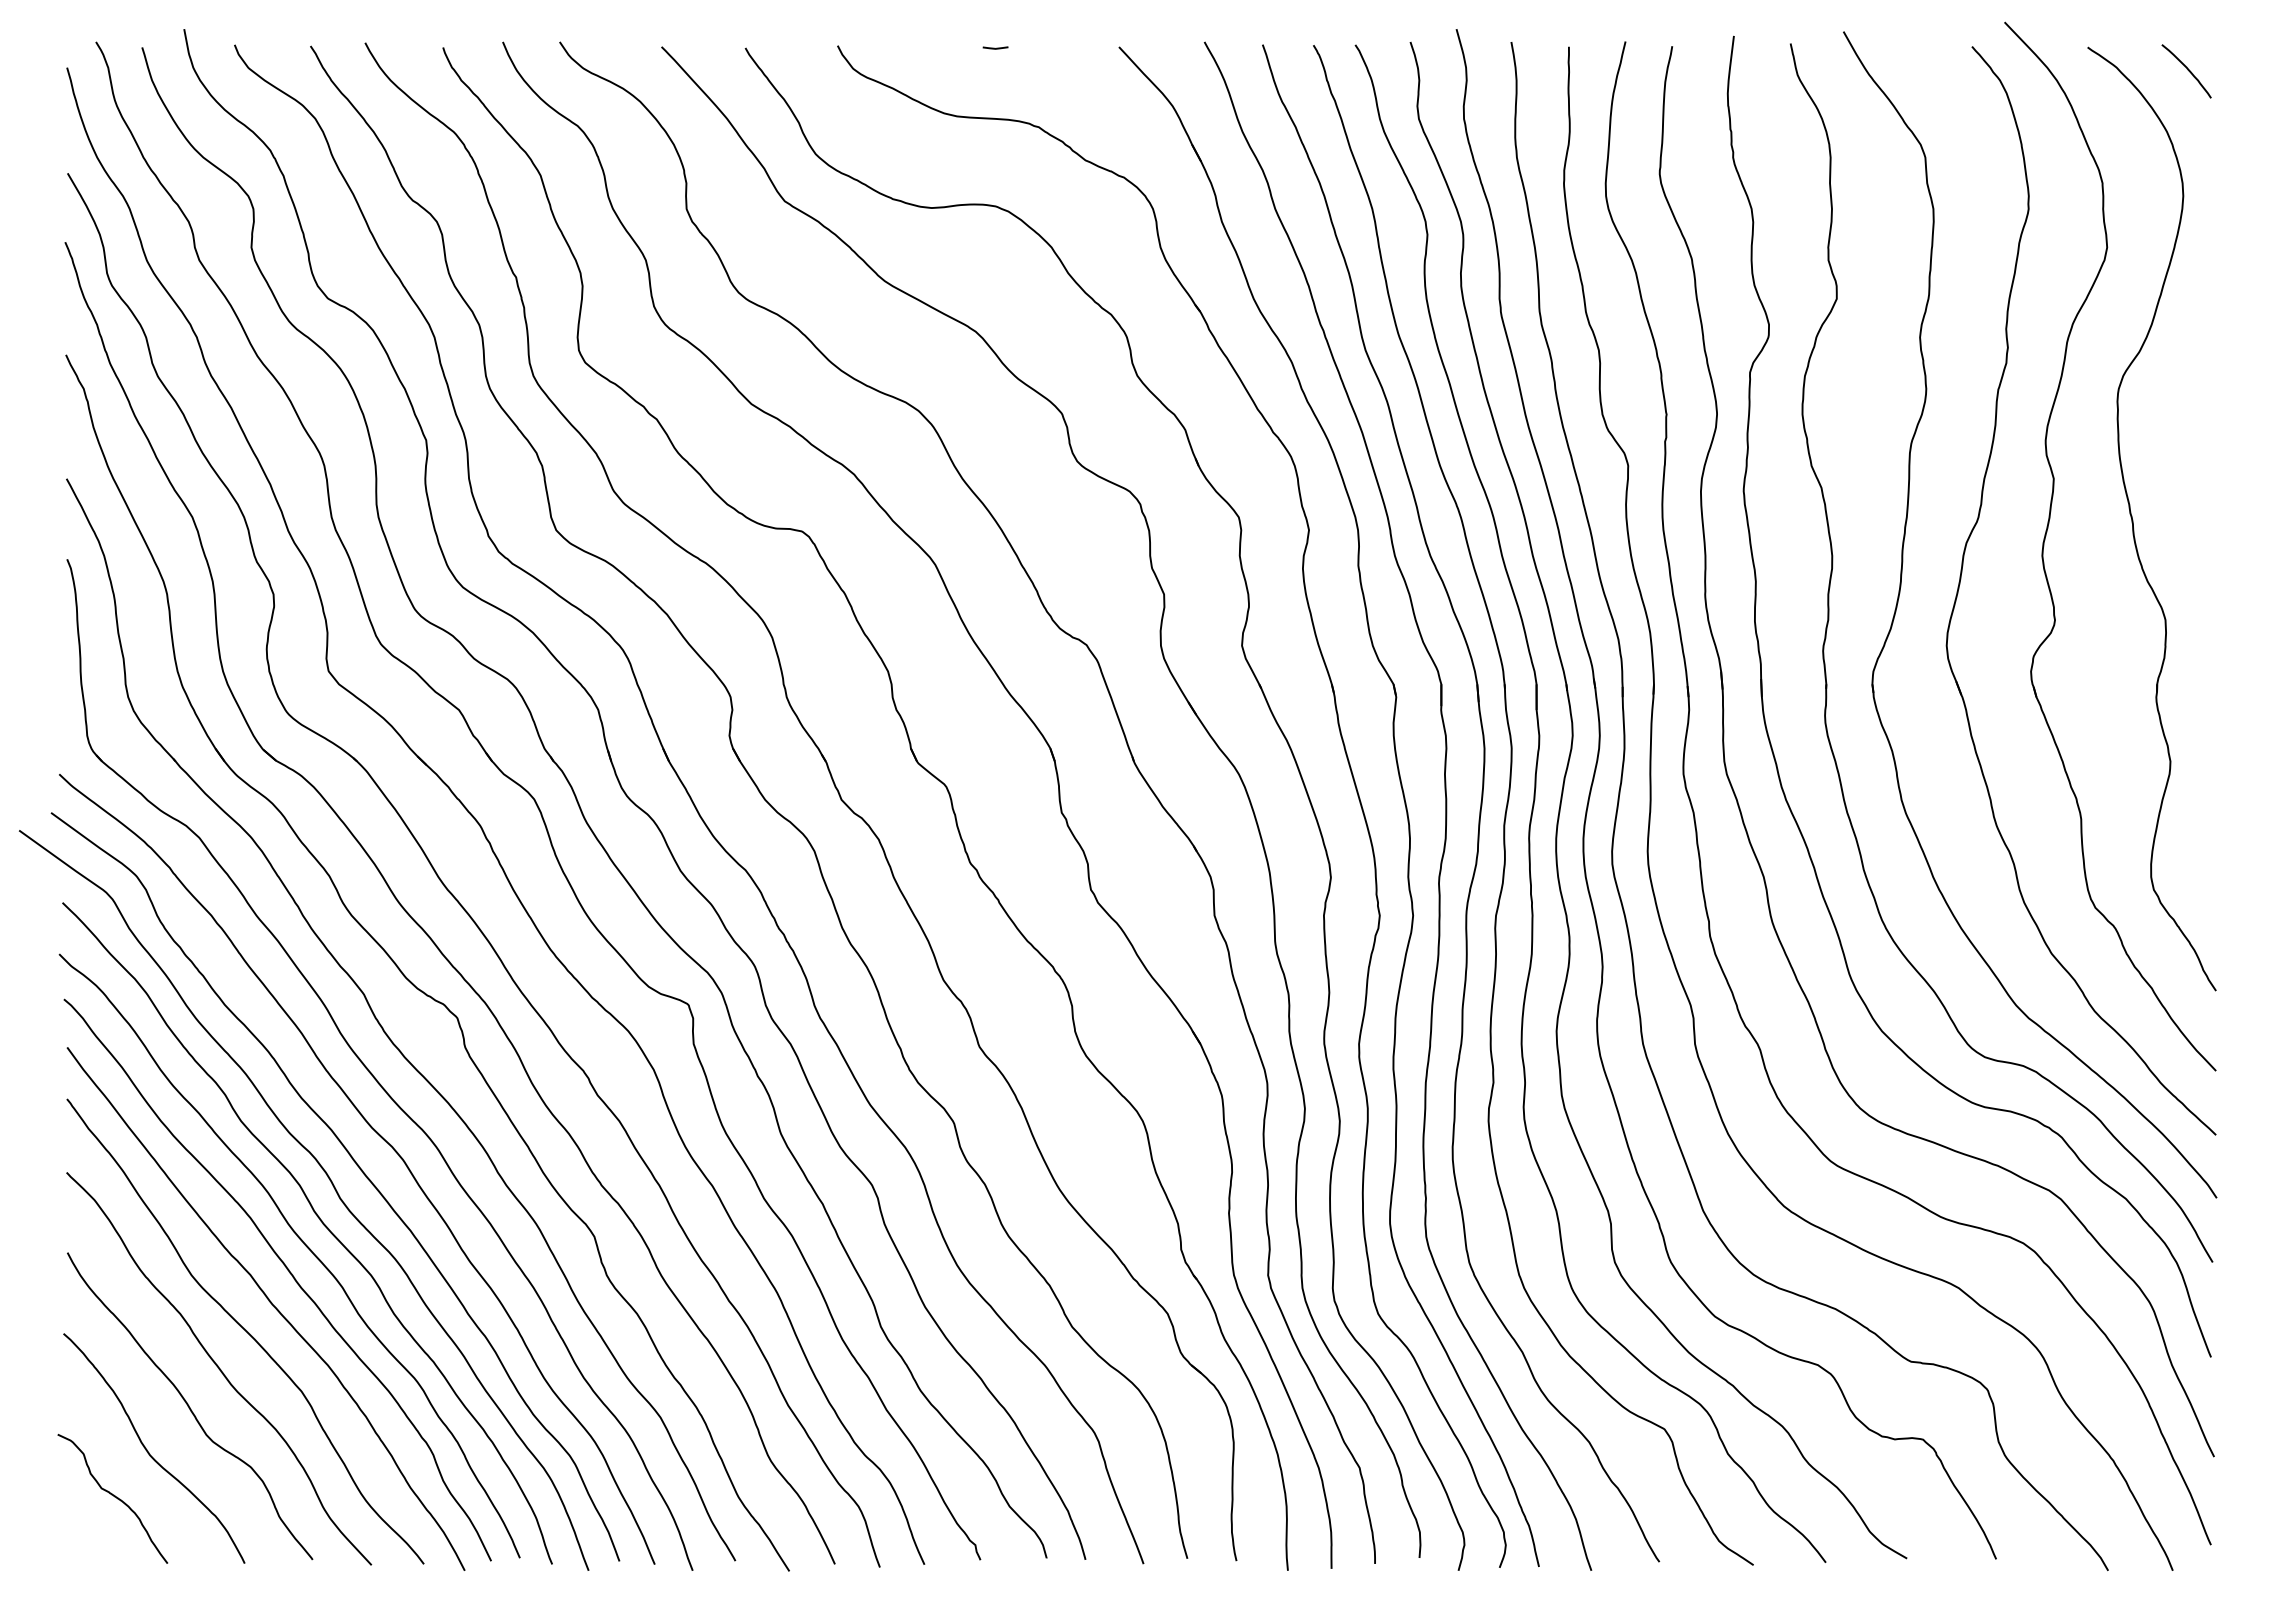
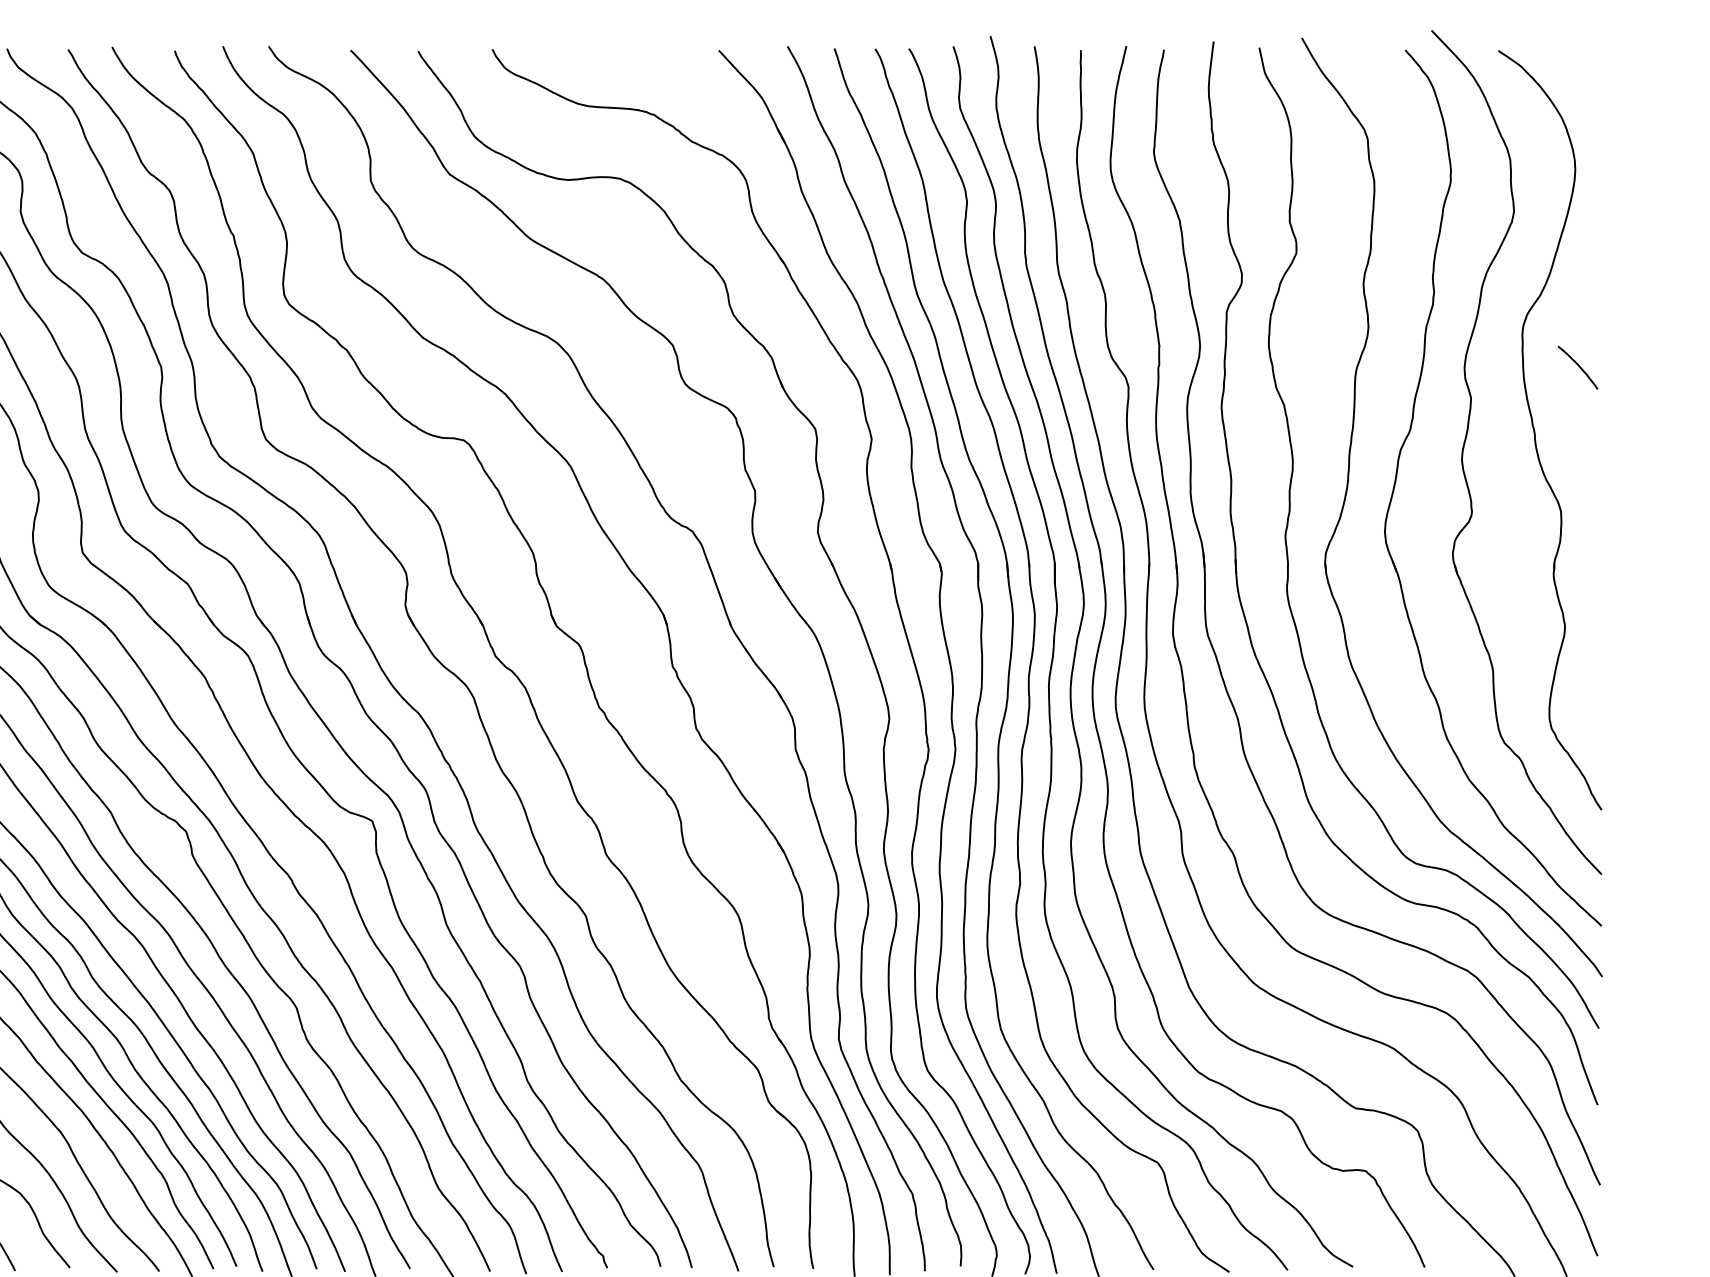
line: (994, 47) -> (618, 50), removed
curve: (2187, 70) -> (1578, 367), moved

